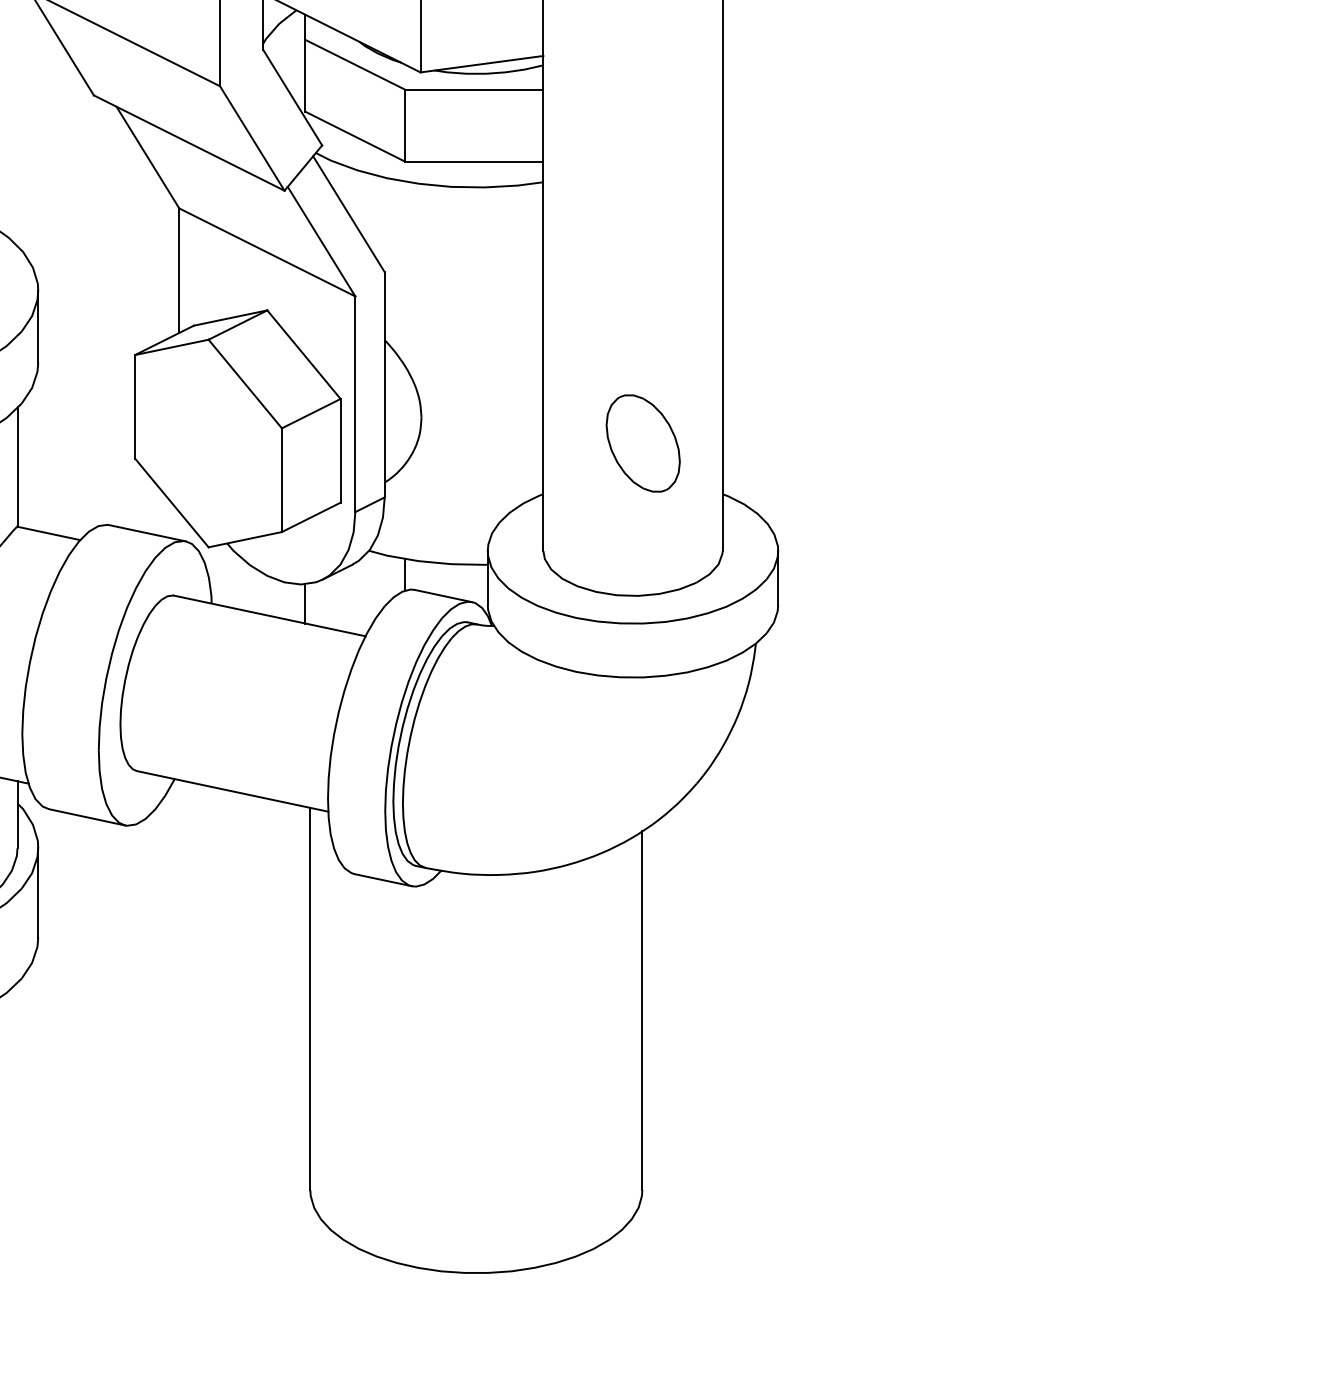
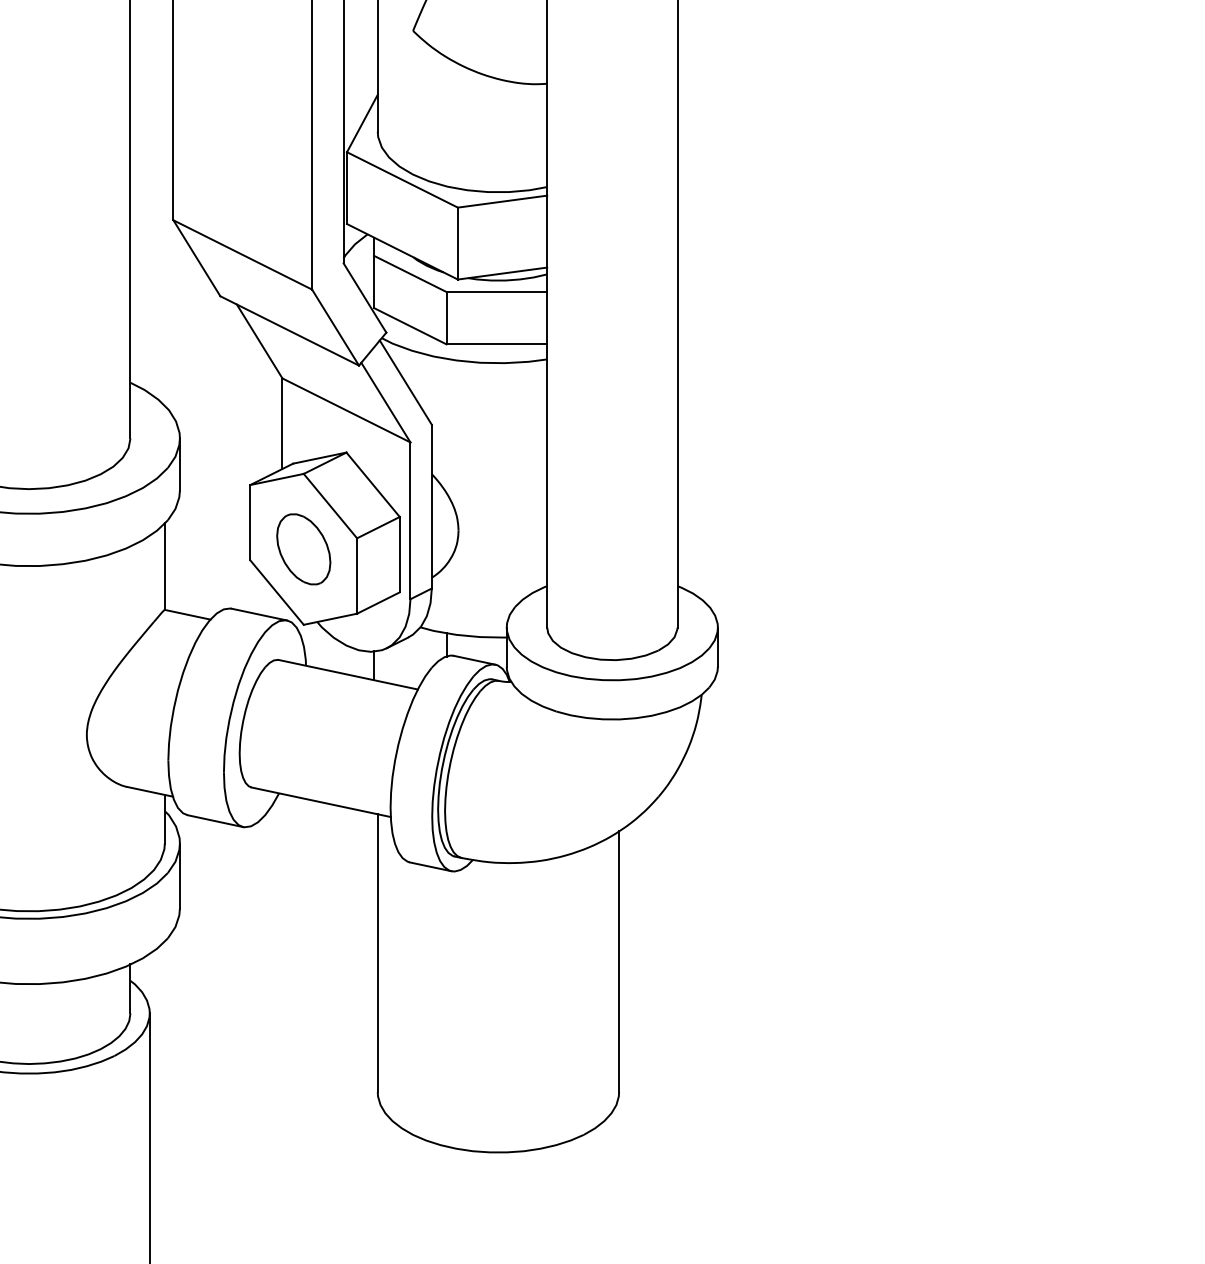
part: (642, 443) -> (303, 549), moved

